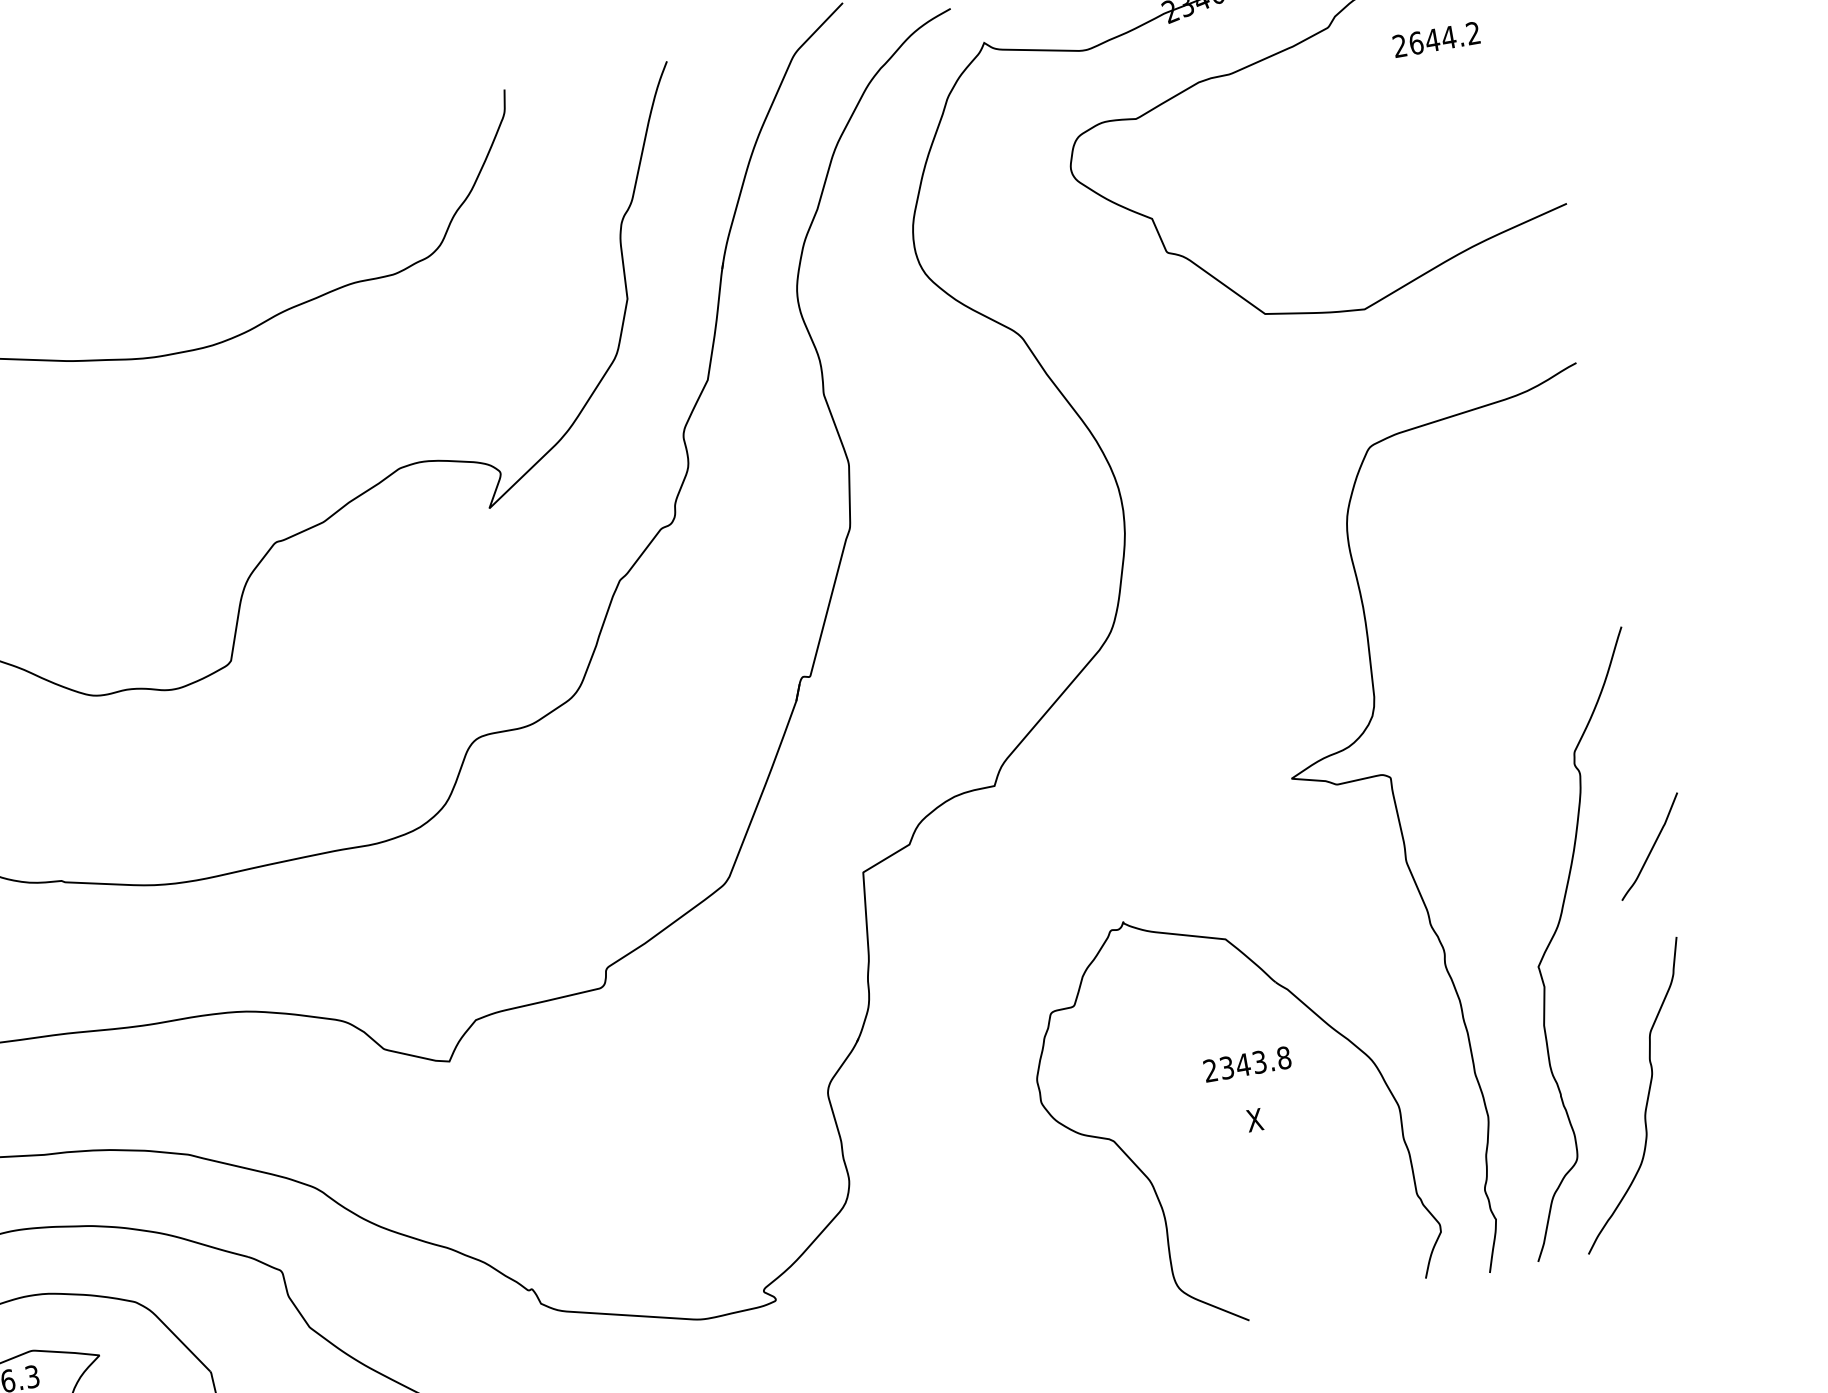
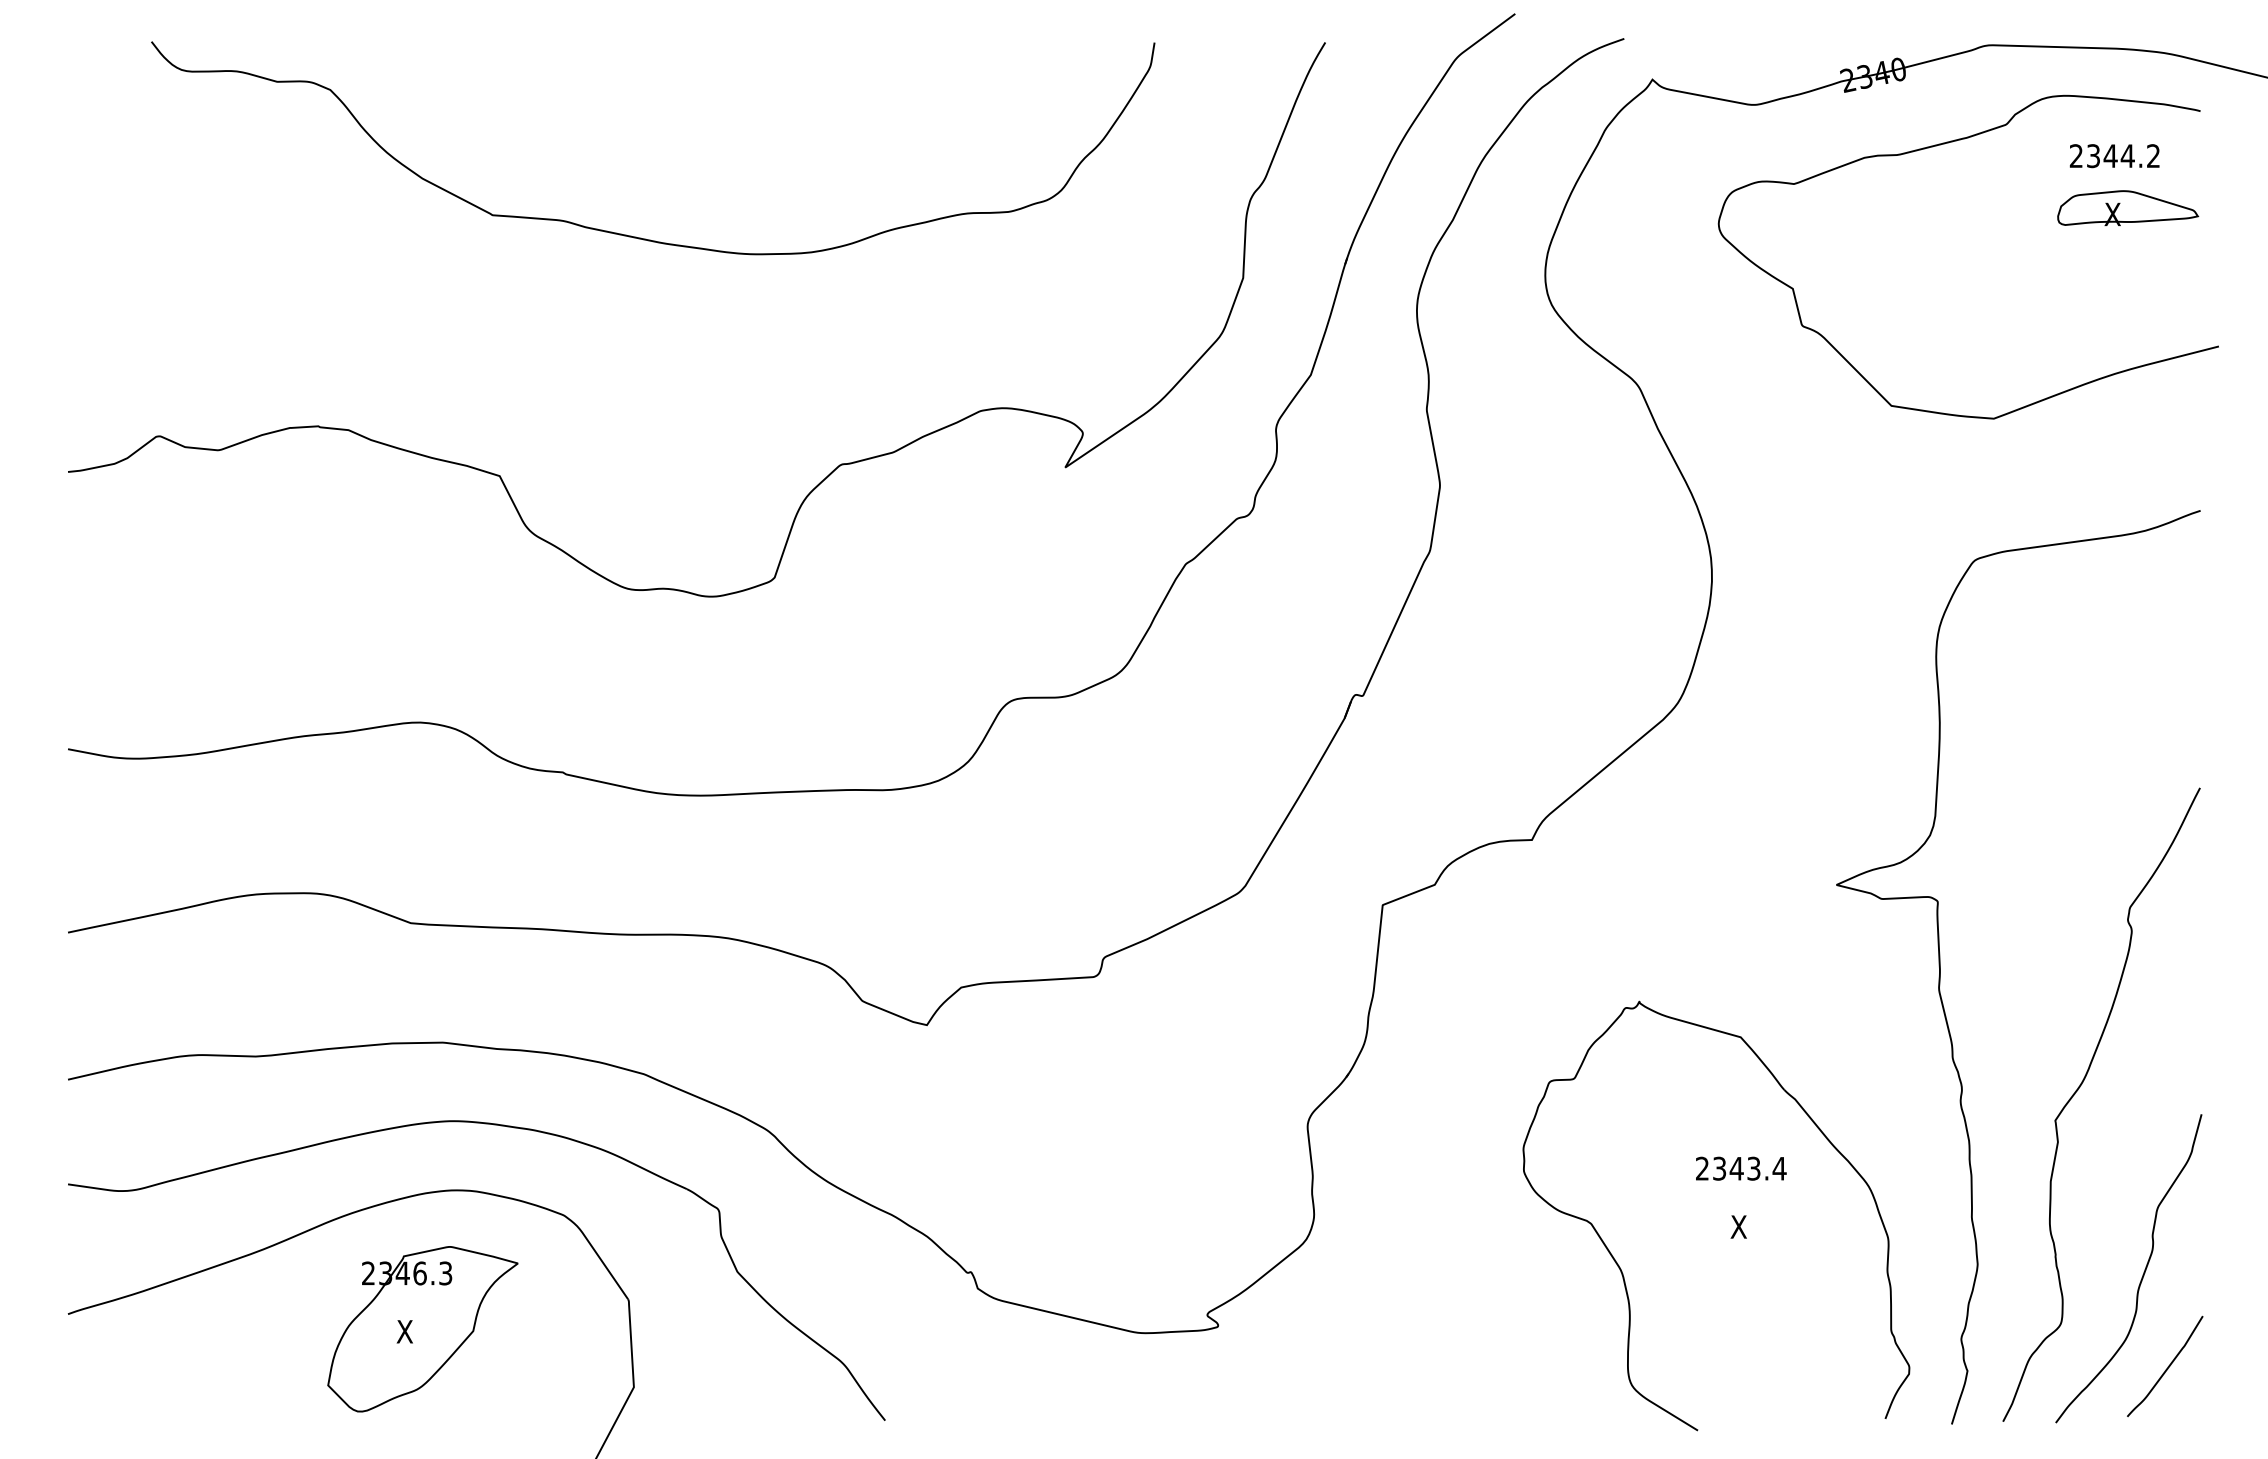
text: (1416, 43) -> (2093, 156), 2644.2 -> 2344.2
part: (1458, 86) -> (2128, 207), added
curve: (1651, 846) -> (2167, 1366), moved
text: (1283, 1057) -> (1779, 1168), 2343.8 -> 2343.4

